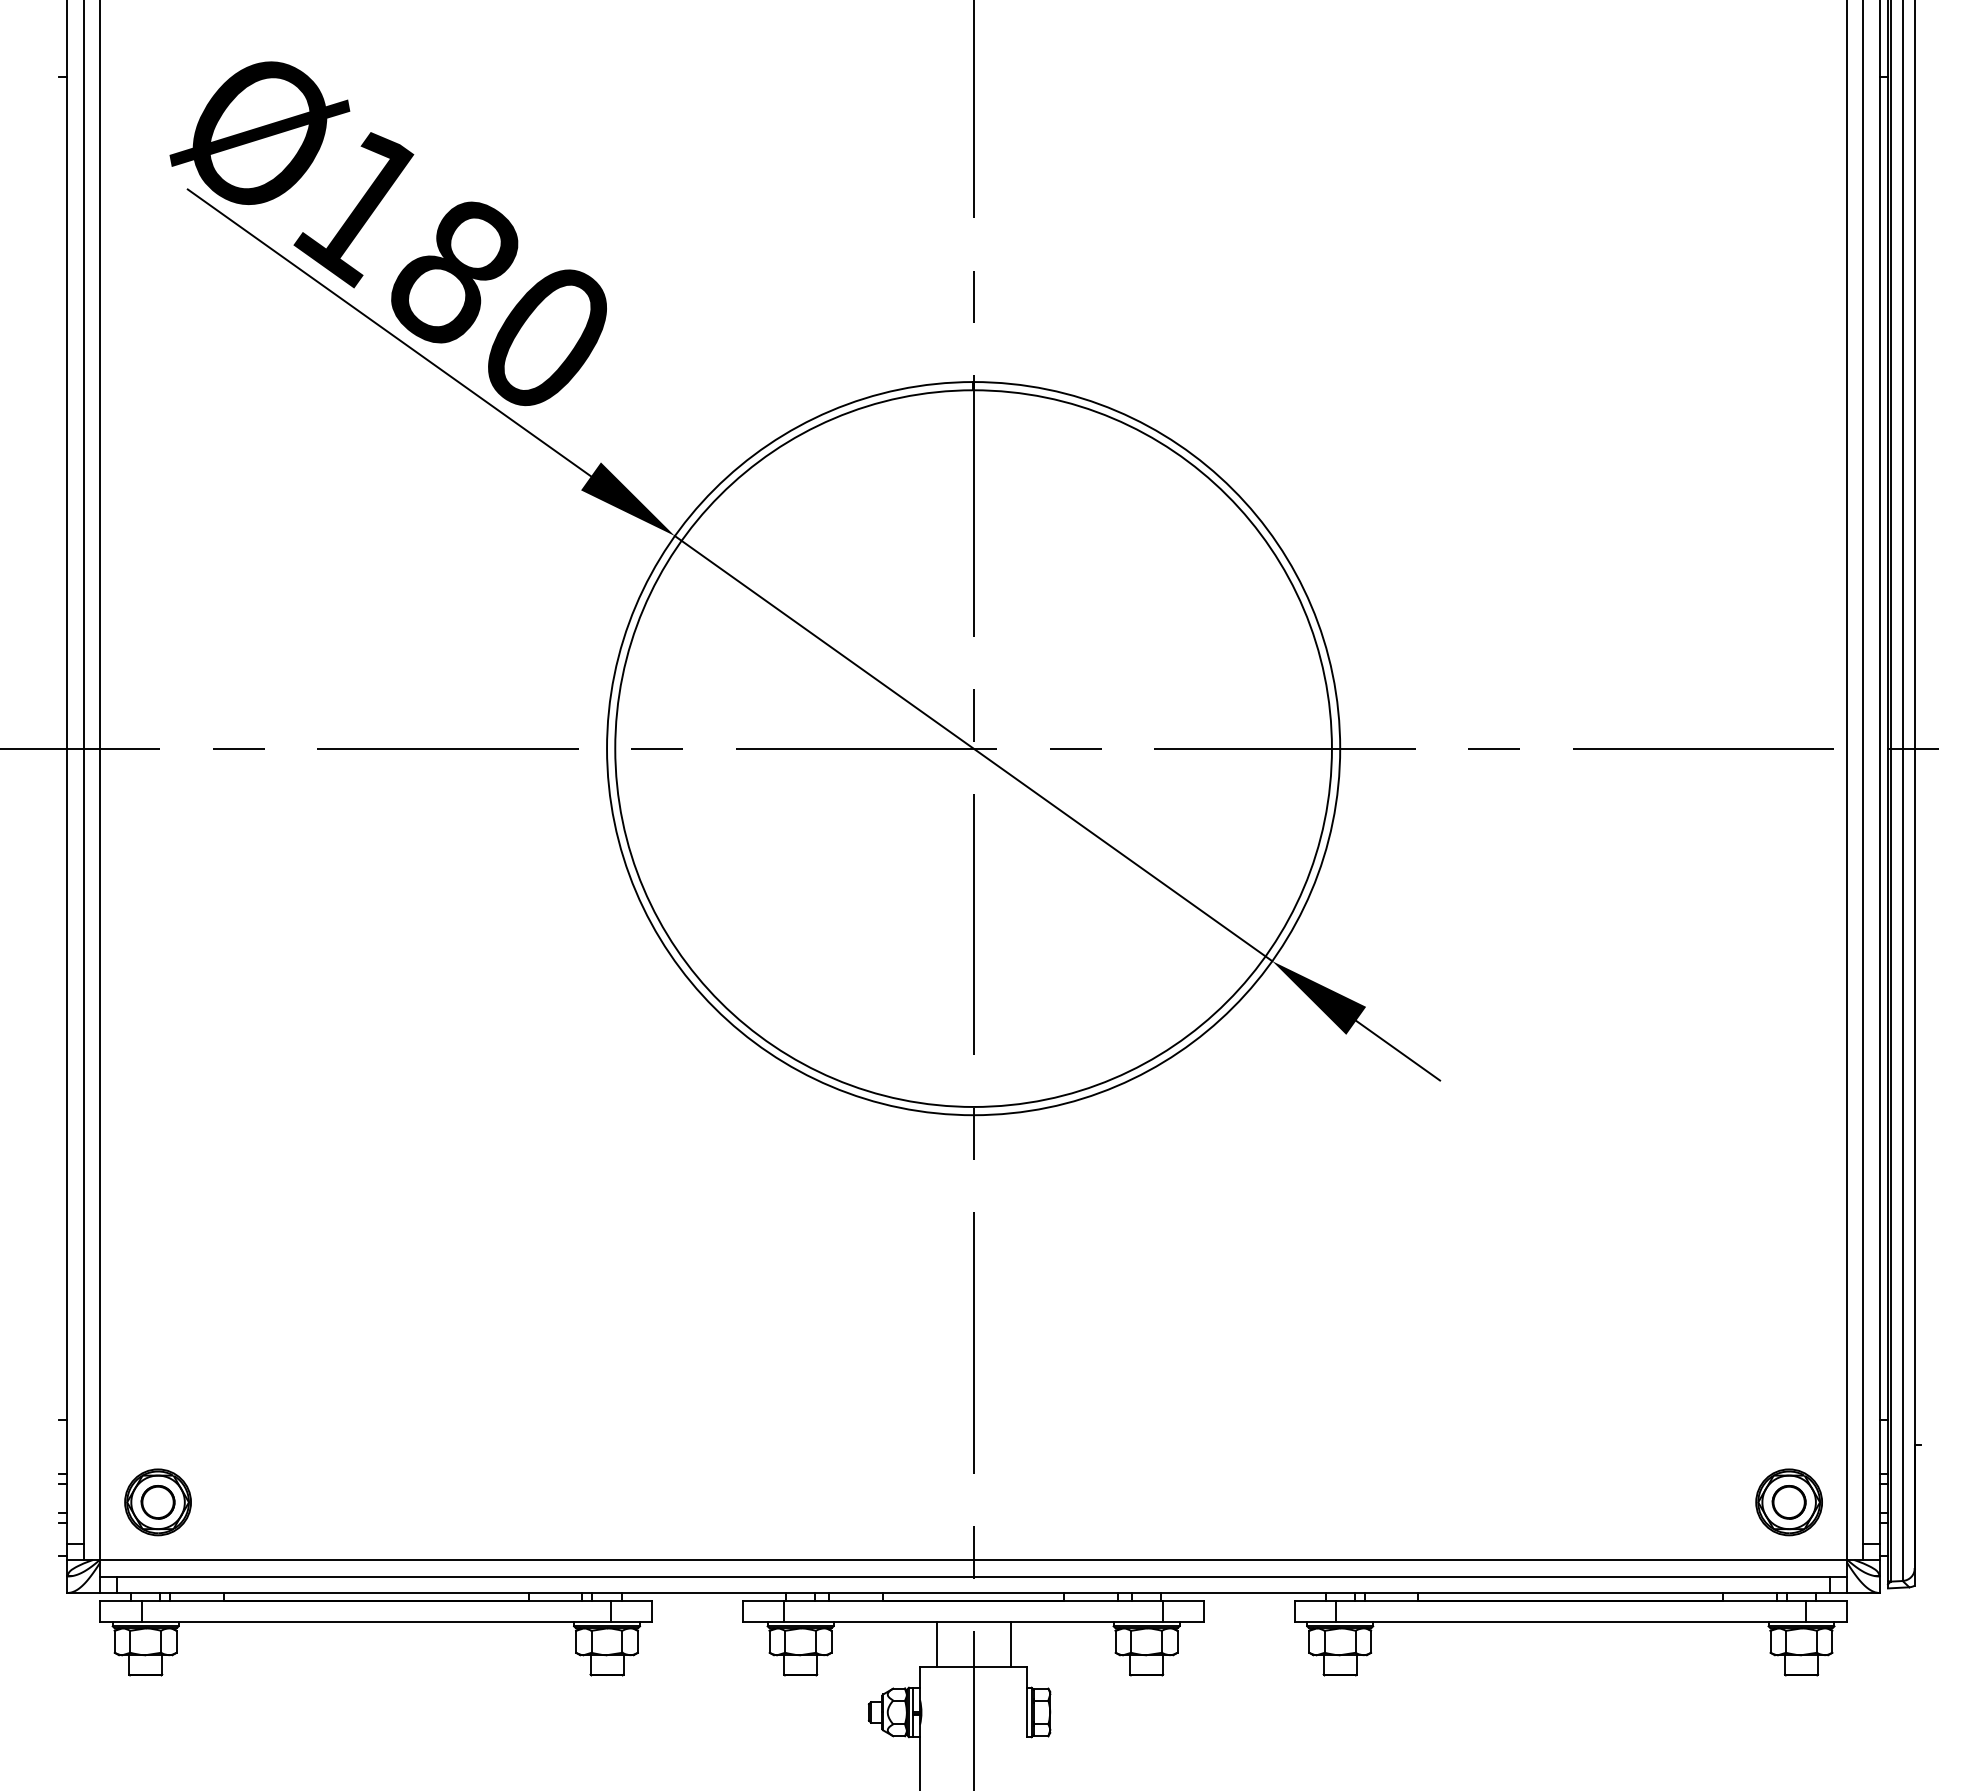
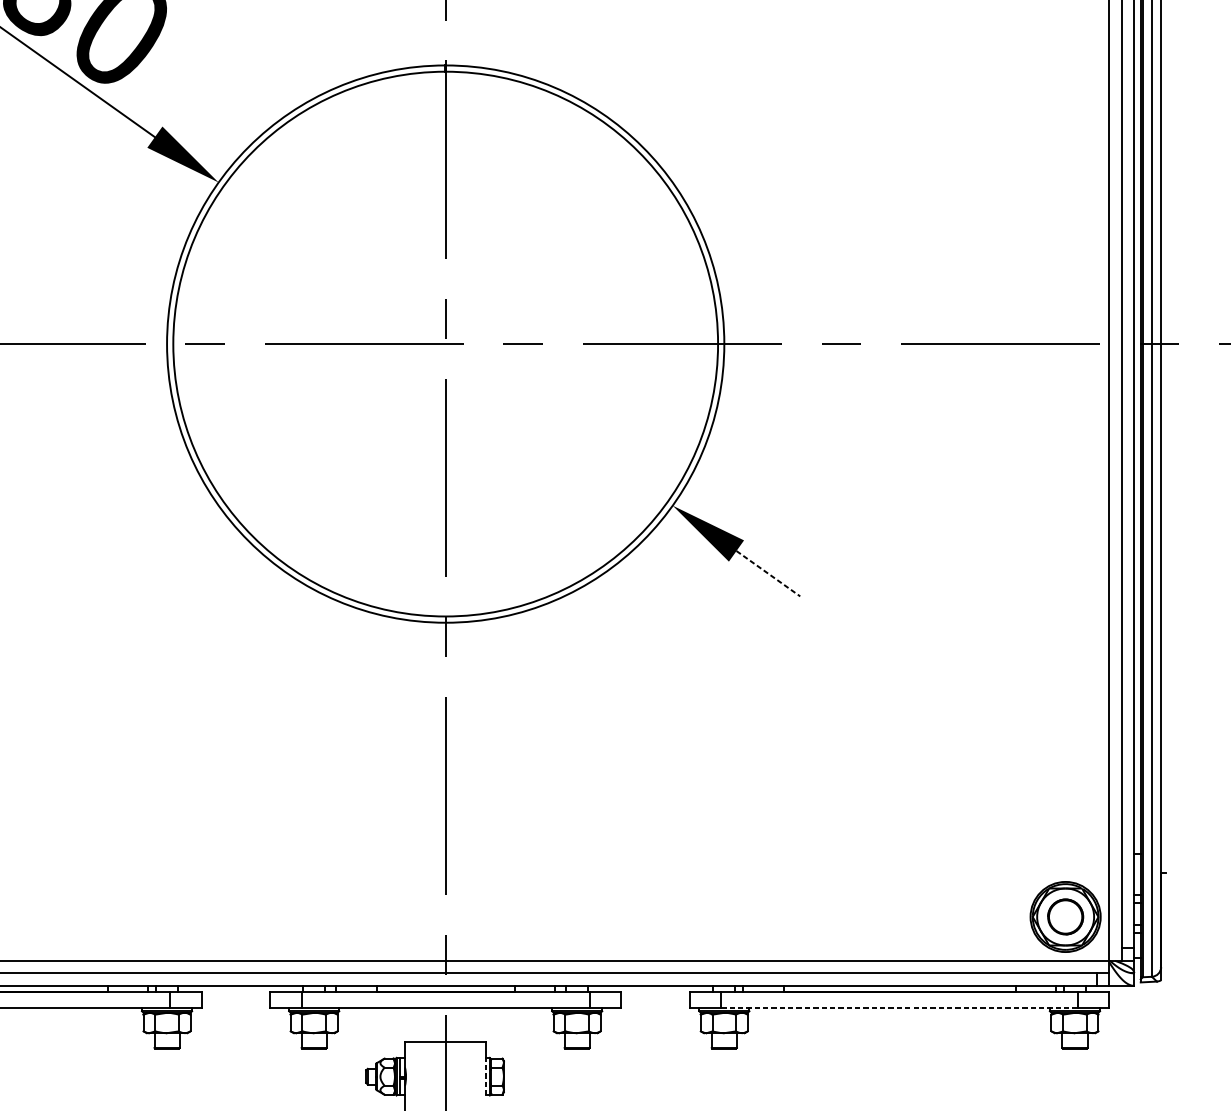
line: (973, 748) -> (445, 344), removed
line: (1398, 1051) -> (768, 574), solid -> dashed
part: (1788, 1502) -> (1065, 917), size x1.4
line: (1570, 1621) -> (899, 1007), solid -> dashed
line: (936, 1644) -> (417, 1025), removed
line: (1010, 1644) -> (473, 1025), removed
line: (1027, 1712) -> (486, 1076), solid -> dashed

